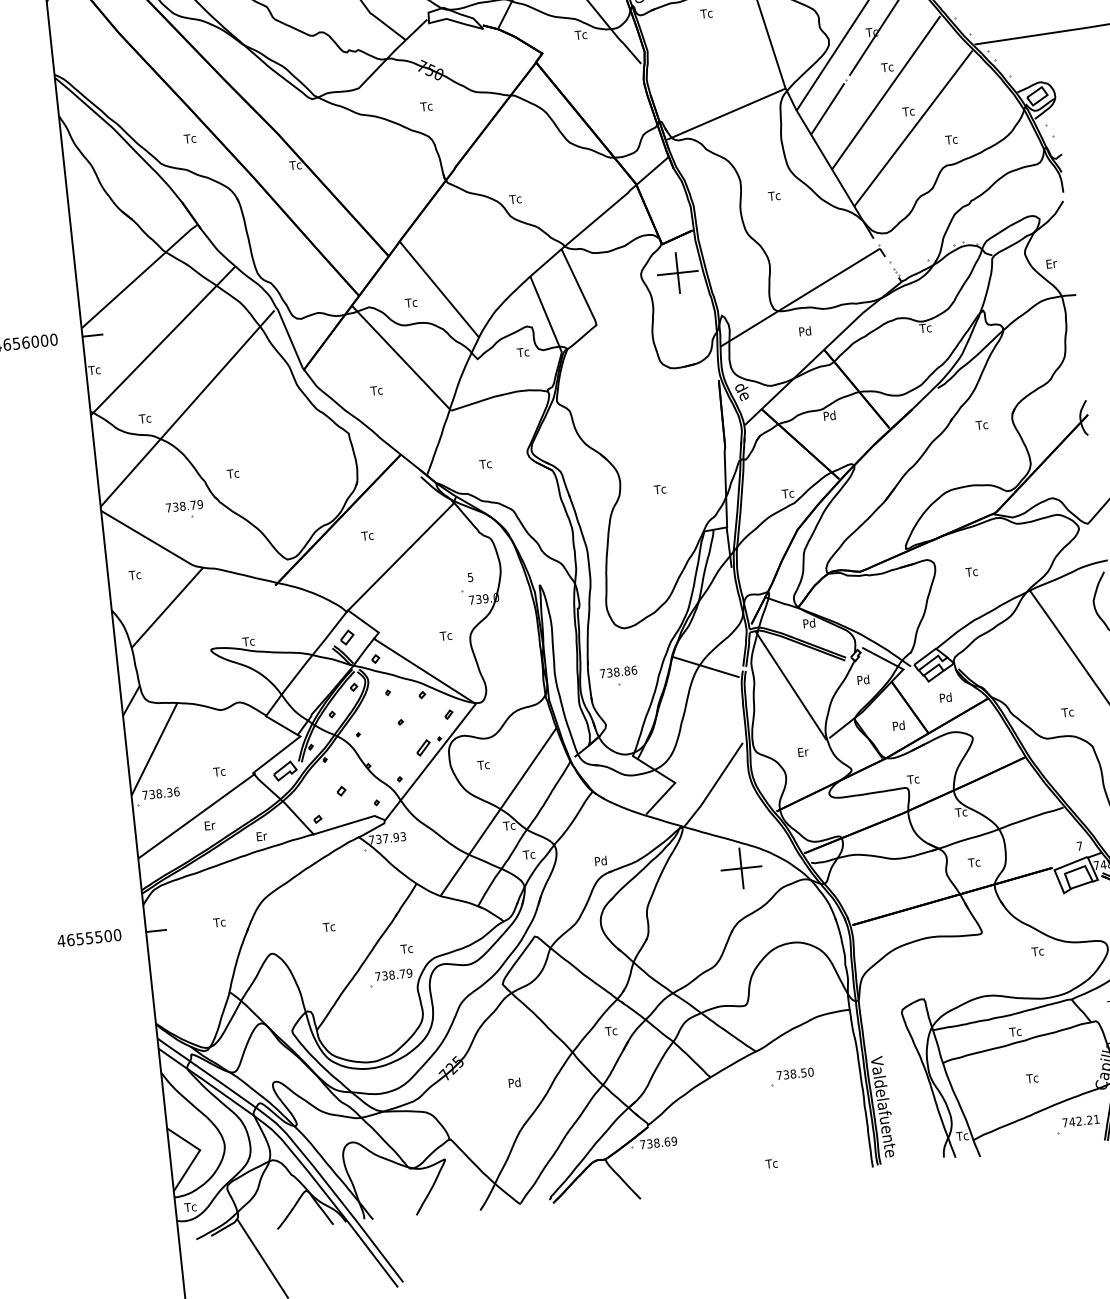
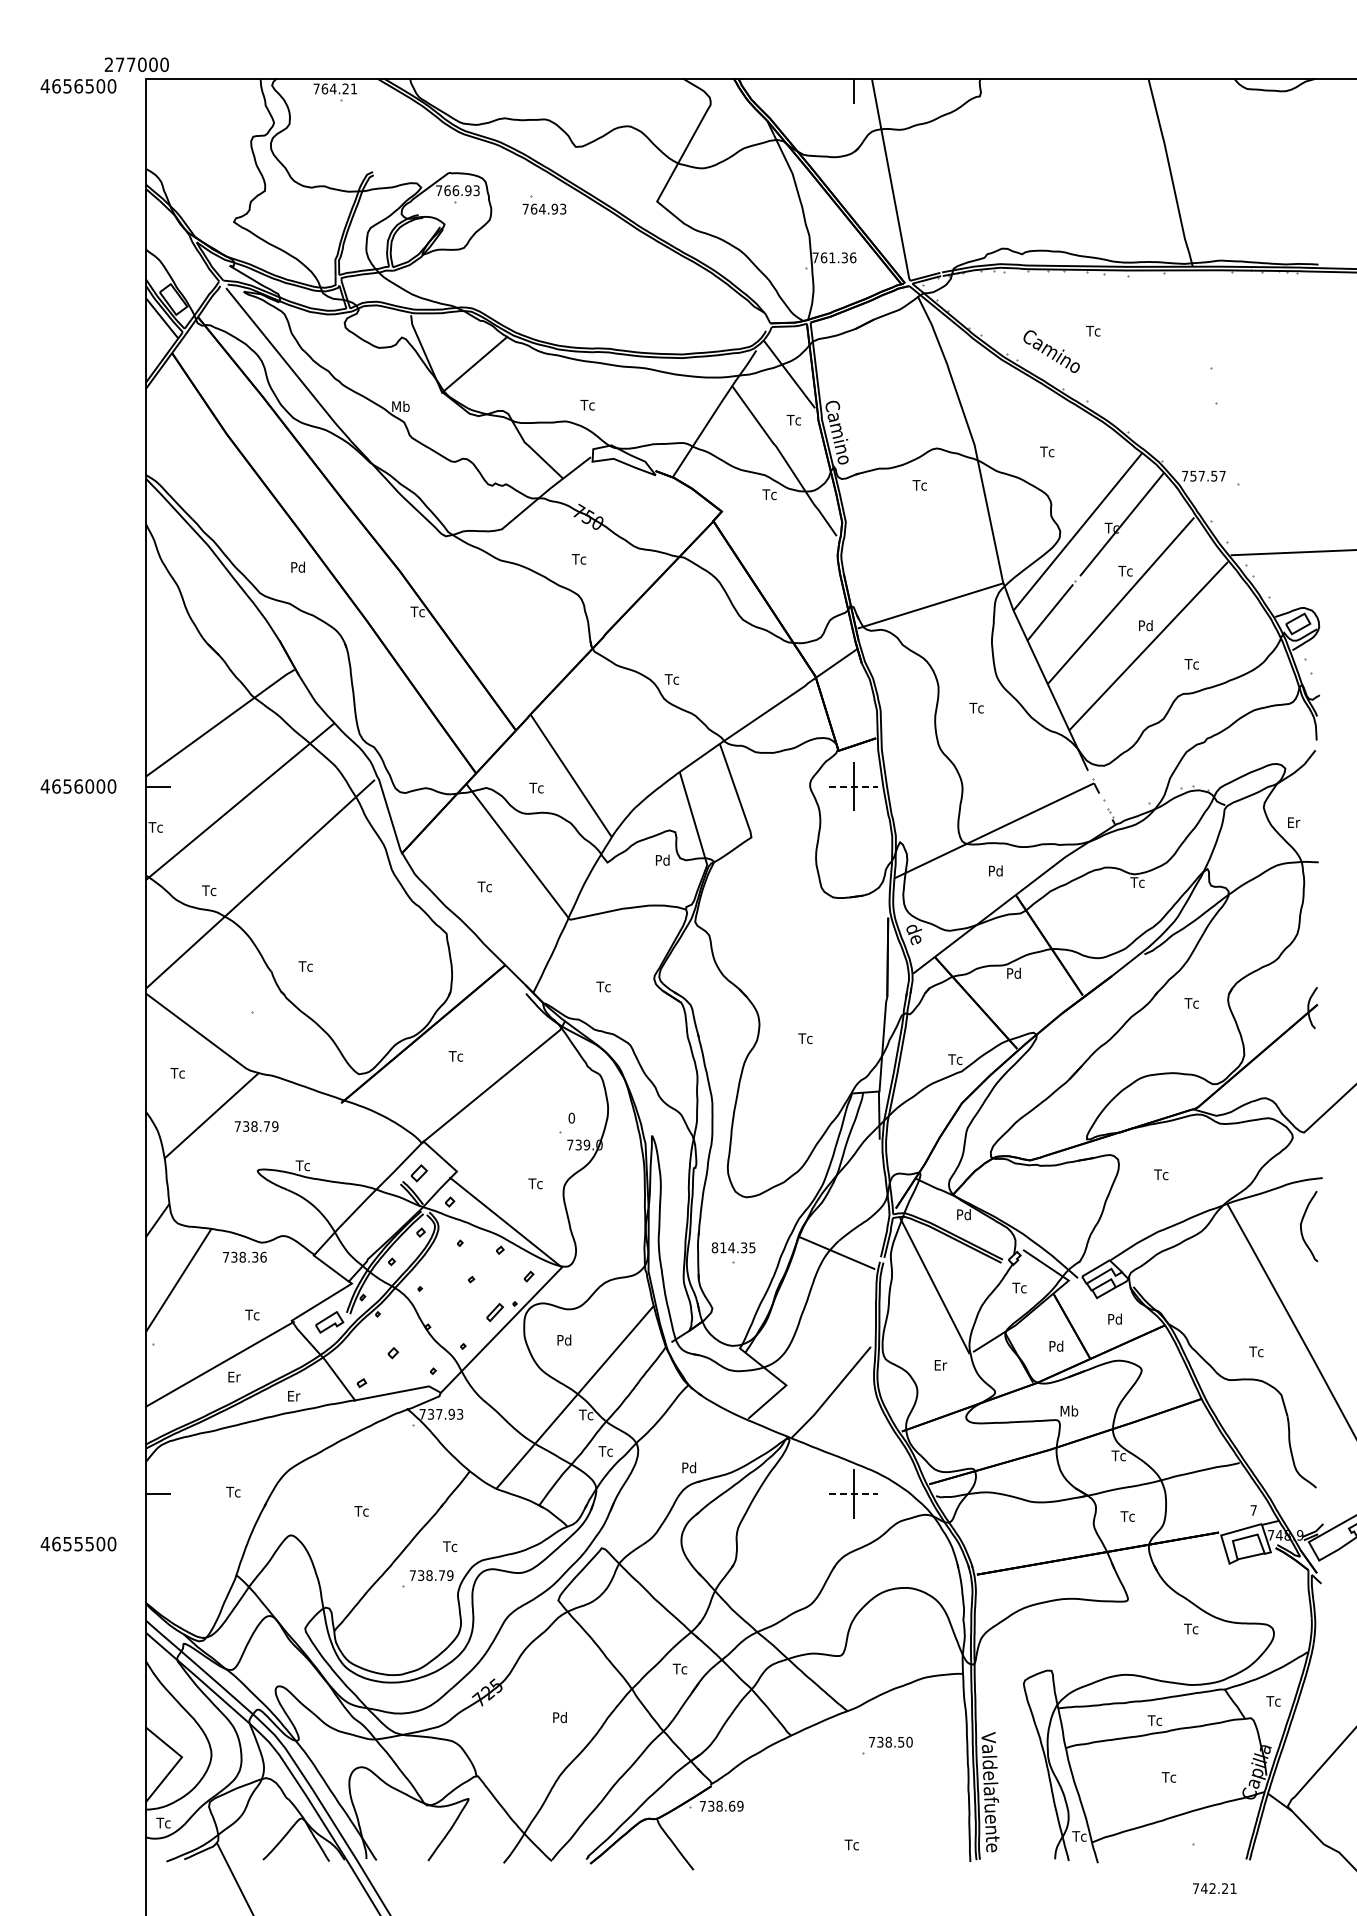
text: (908, 111) -> (1144, 625), Tc -> Pd
text: (190, 137) -> (297, 566), Tc -> Pd
line: (677, 273) -> (853, 786), solid -> dashed
text: (522, 351) -> (661, 859), Tc -> Pd
text: (184, 506) -> (256, 1126), moved
text: (470, 576) -> (571, 1117), 5 -> 0
text: (618, 671) -> (733, 1247), 738.86 -> 814.35
text: (862, 679) -> (1019, 1287), Pd -> Tc
text: (483, 764) -> (563, 1339), Tc -> Pd
text: (914, 778) -> (1068, 1410), Tc -> Mb
text: (160, 792) -> (244, 1256), moved
line: (741, 868) -> (853, 1494), solid -> dashed
text: (89, 937) -> (78, 1543), moved
text: (1080, 1121) -> (1214, 1888), moved

